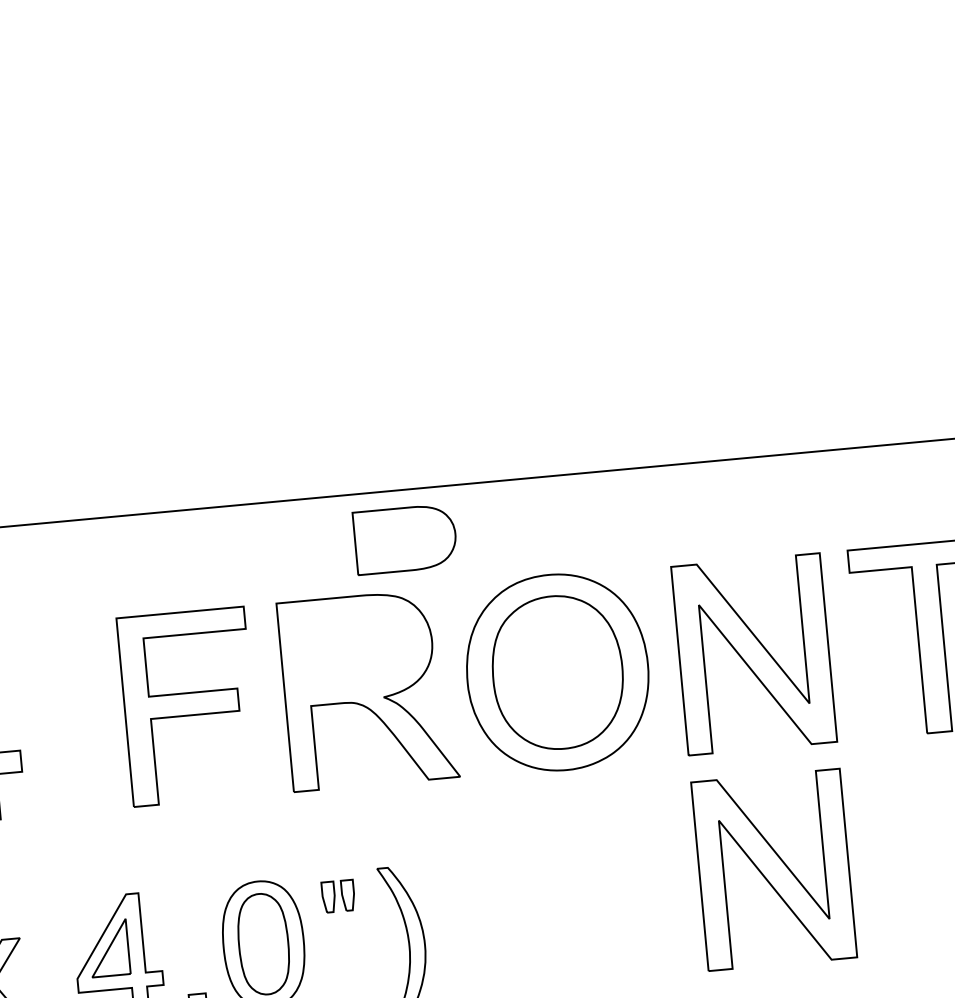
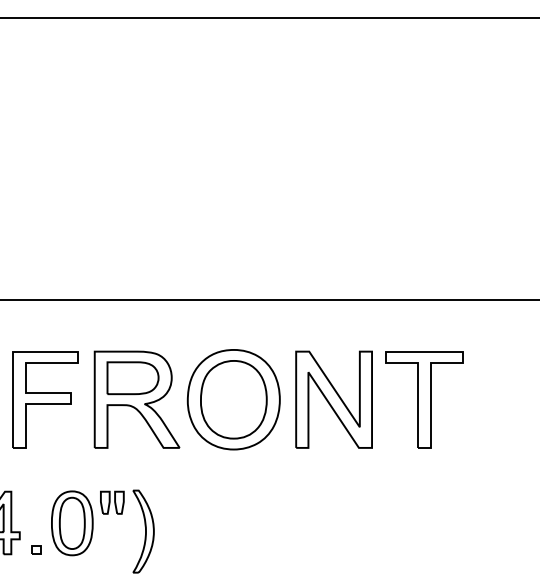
part: (404, 540) -> (132, 378), moved
part: (772, 869) -> (333, 509), removed
part: (338, 895) -> (112, 502), size x1.43

